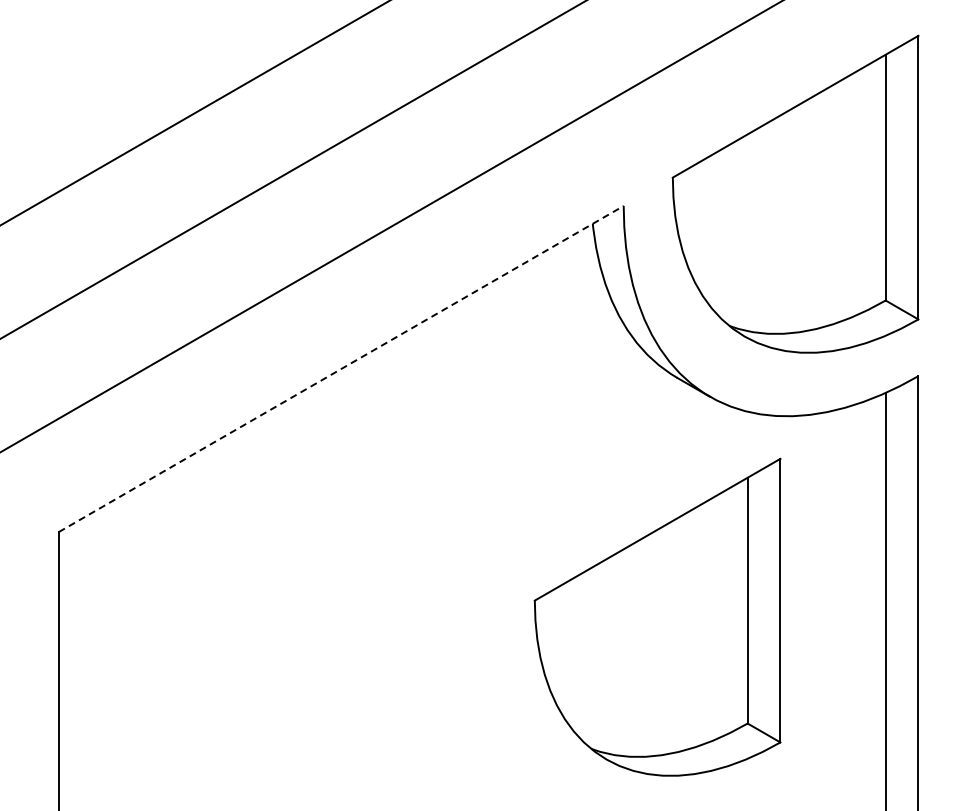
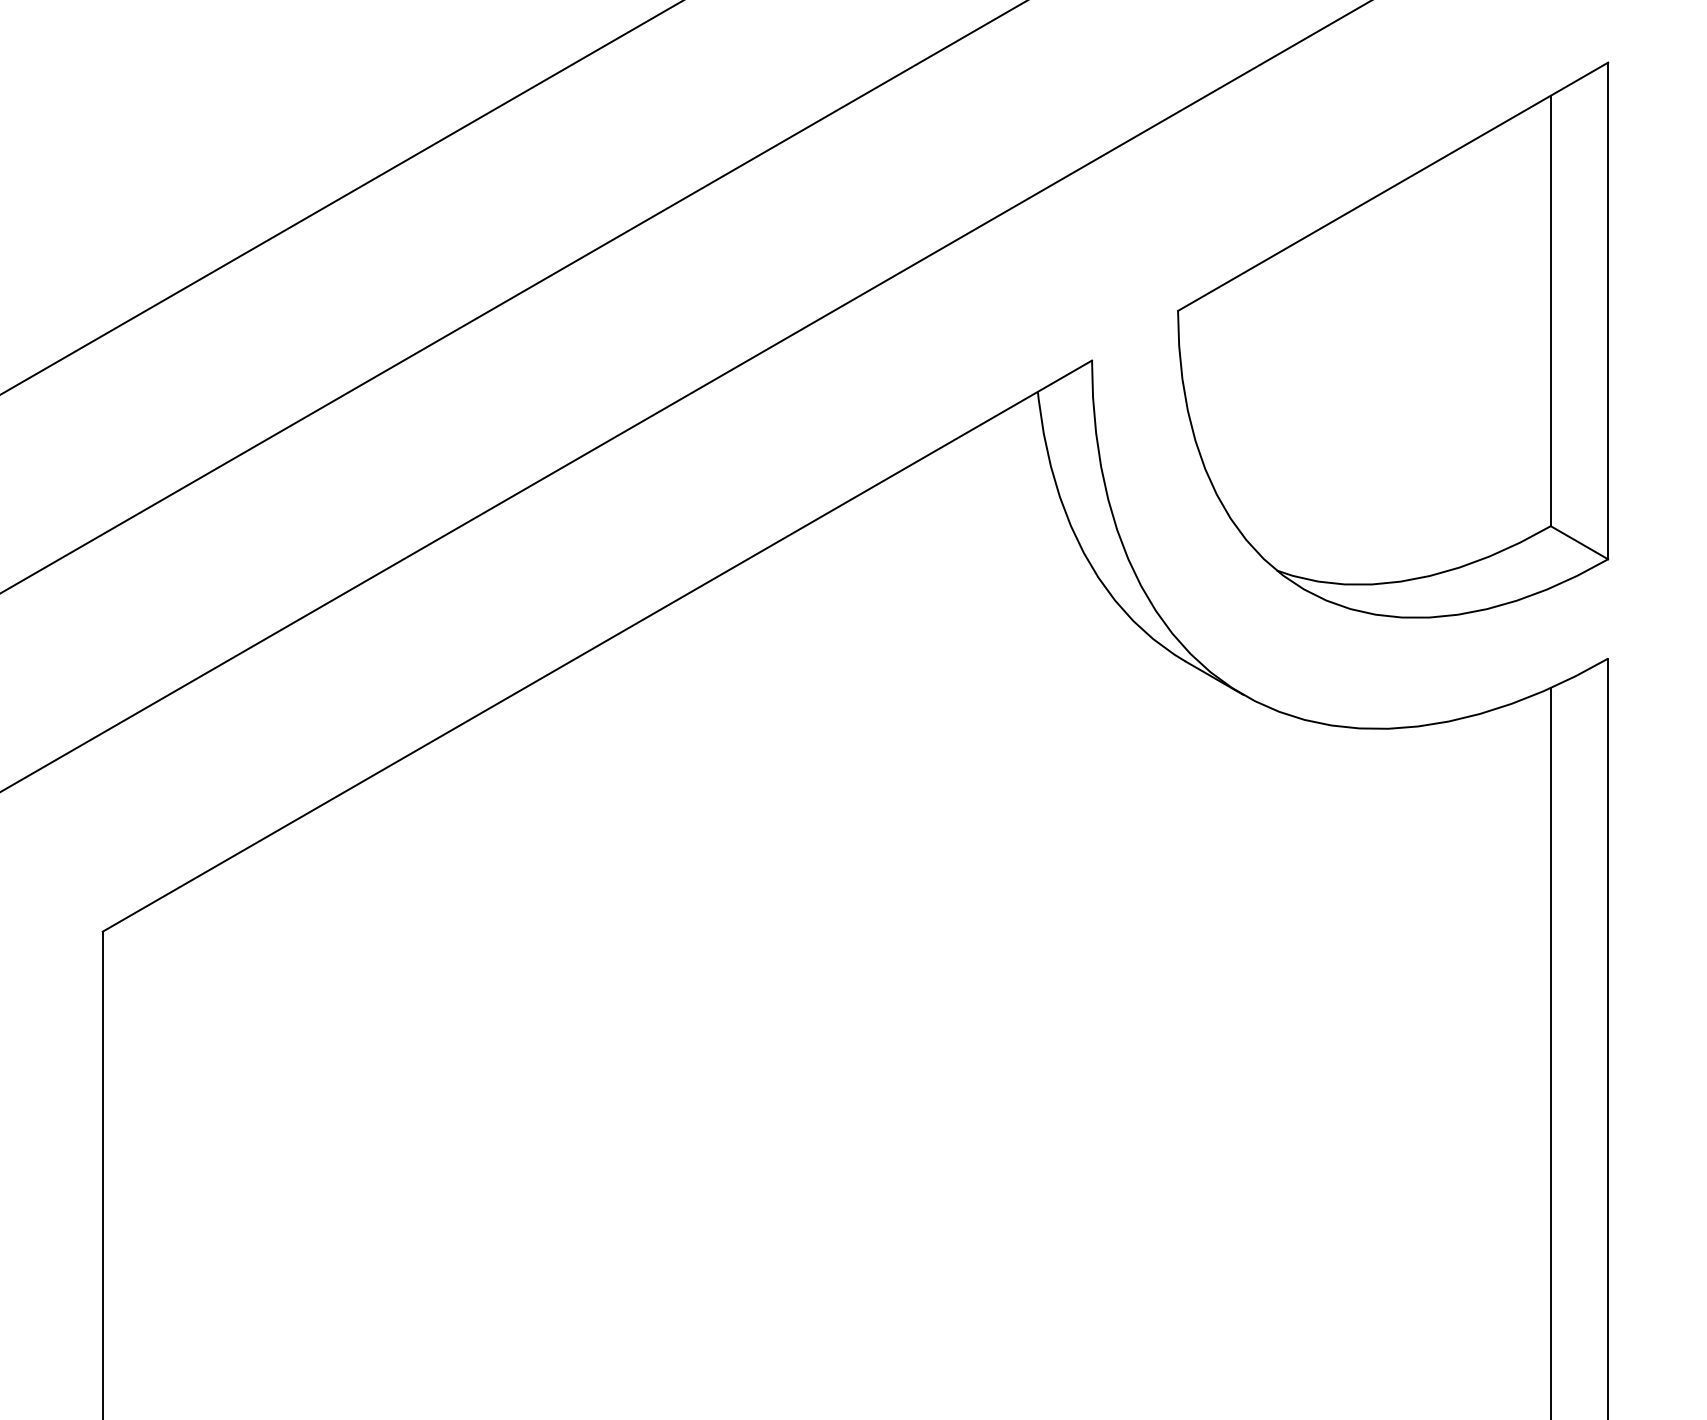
line: (341, 368) -> (597, 645), dashed -> solid
part: (657, 616) -> (1151, 1079), removed

